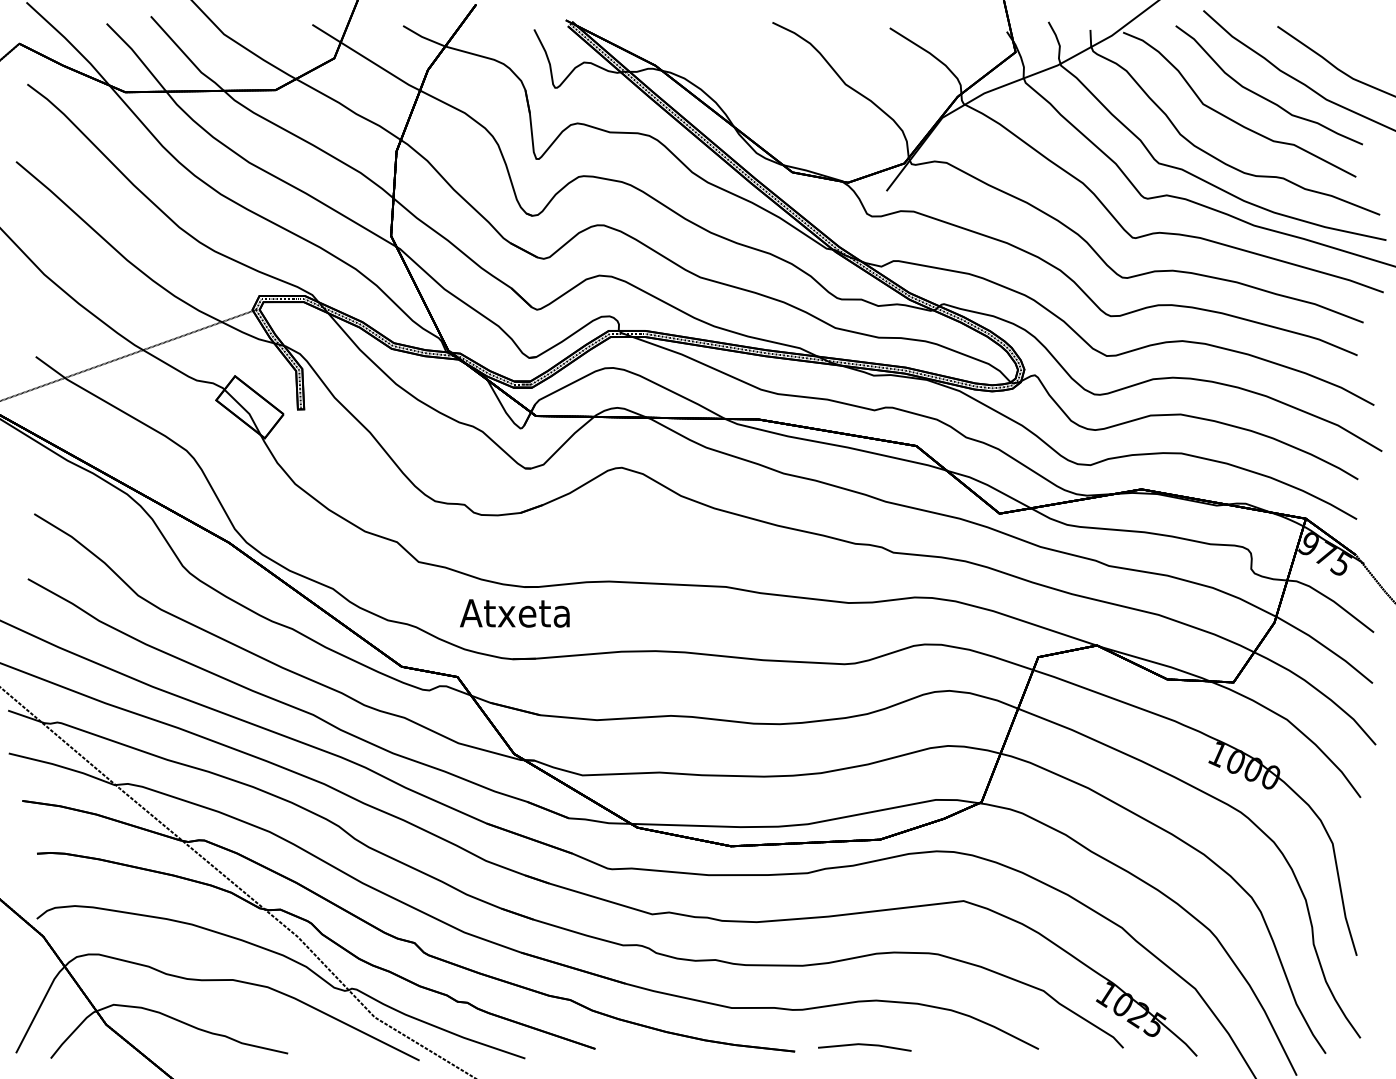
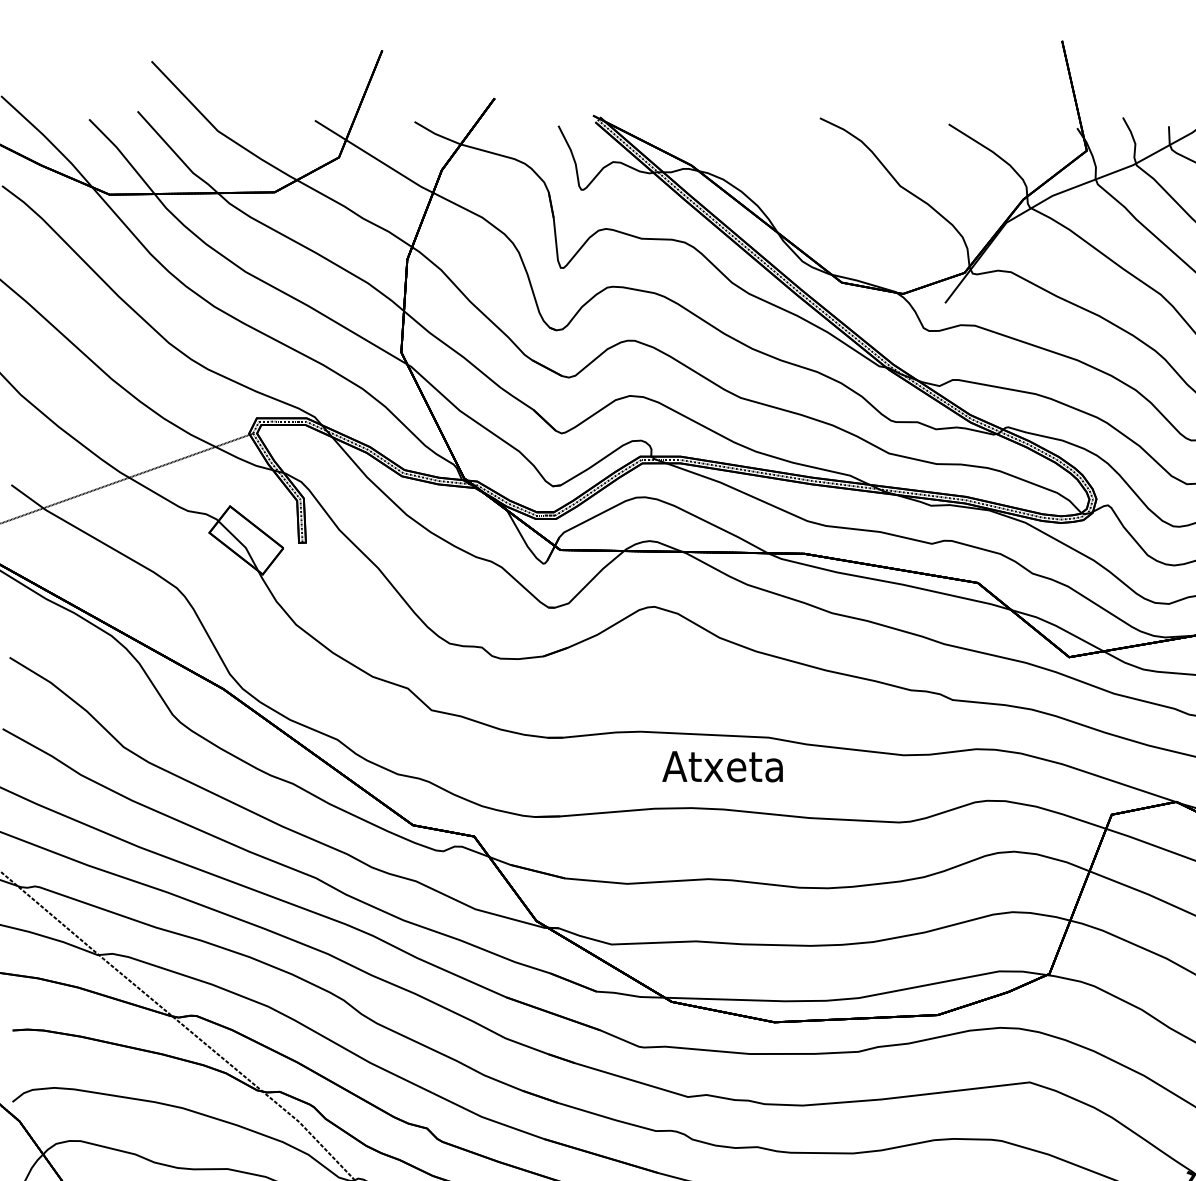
text: (514, 613) -> (722, 766), moved

